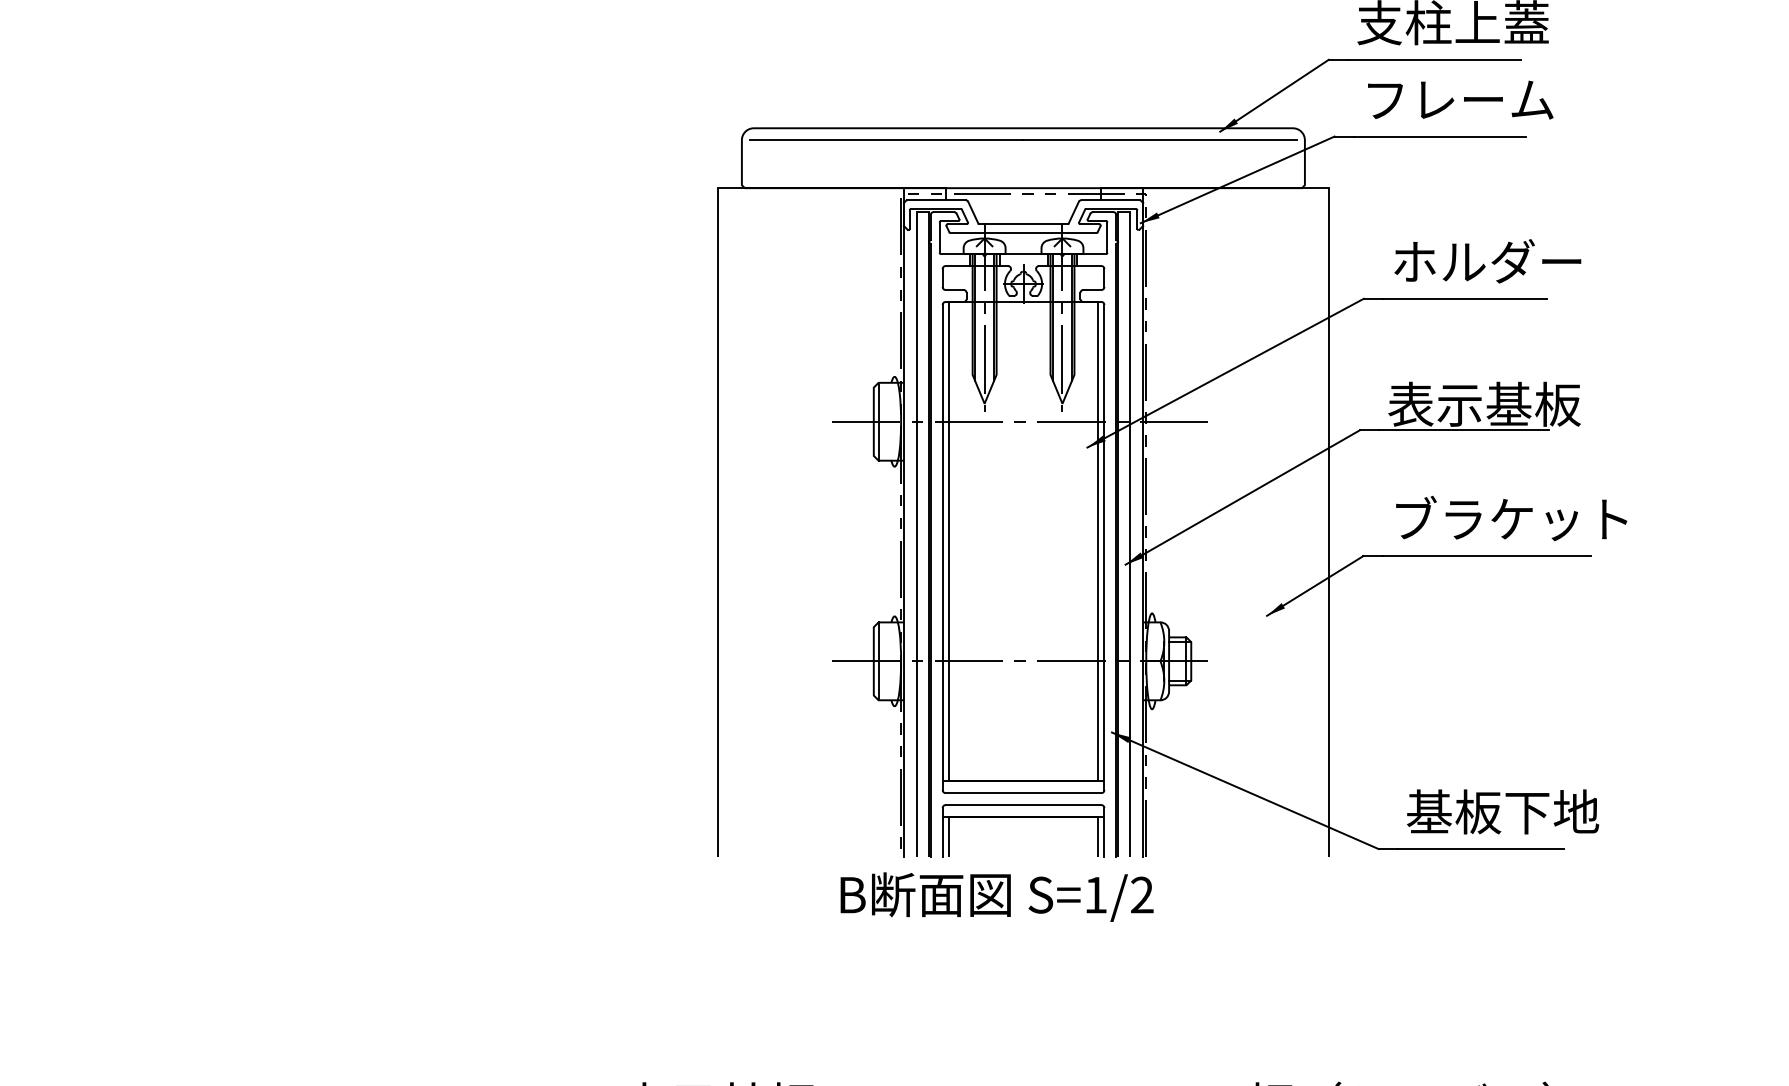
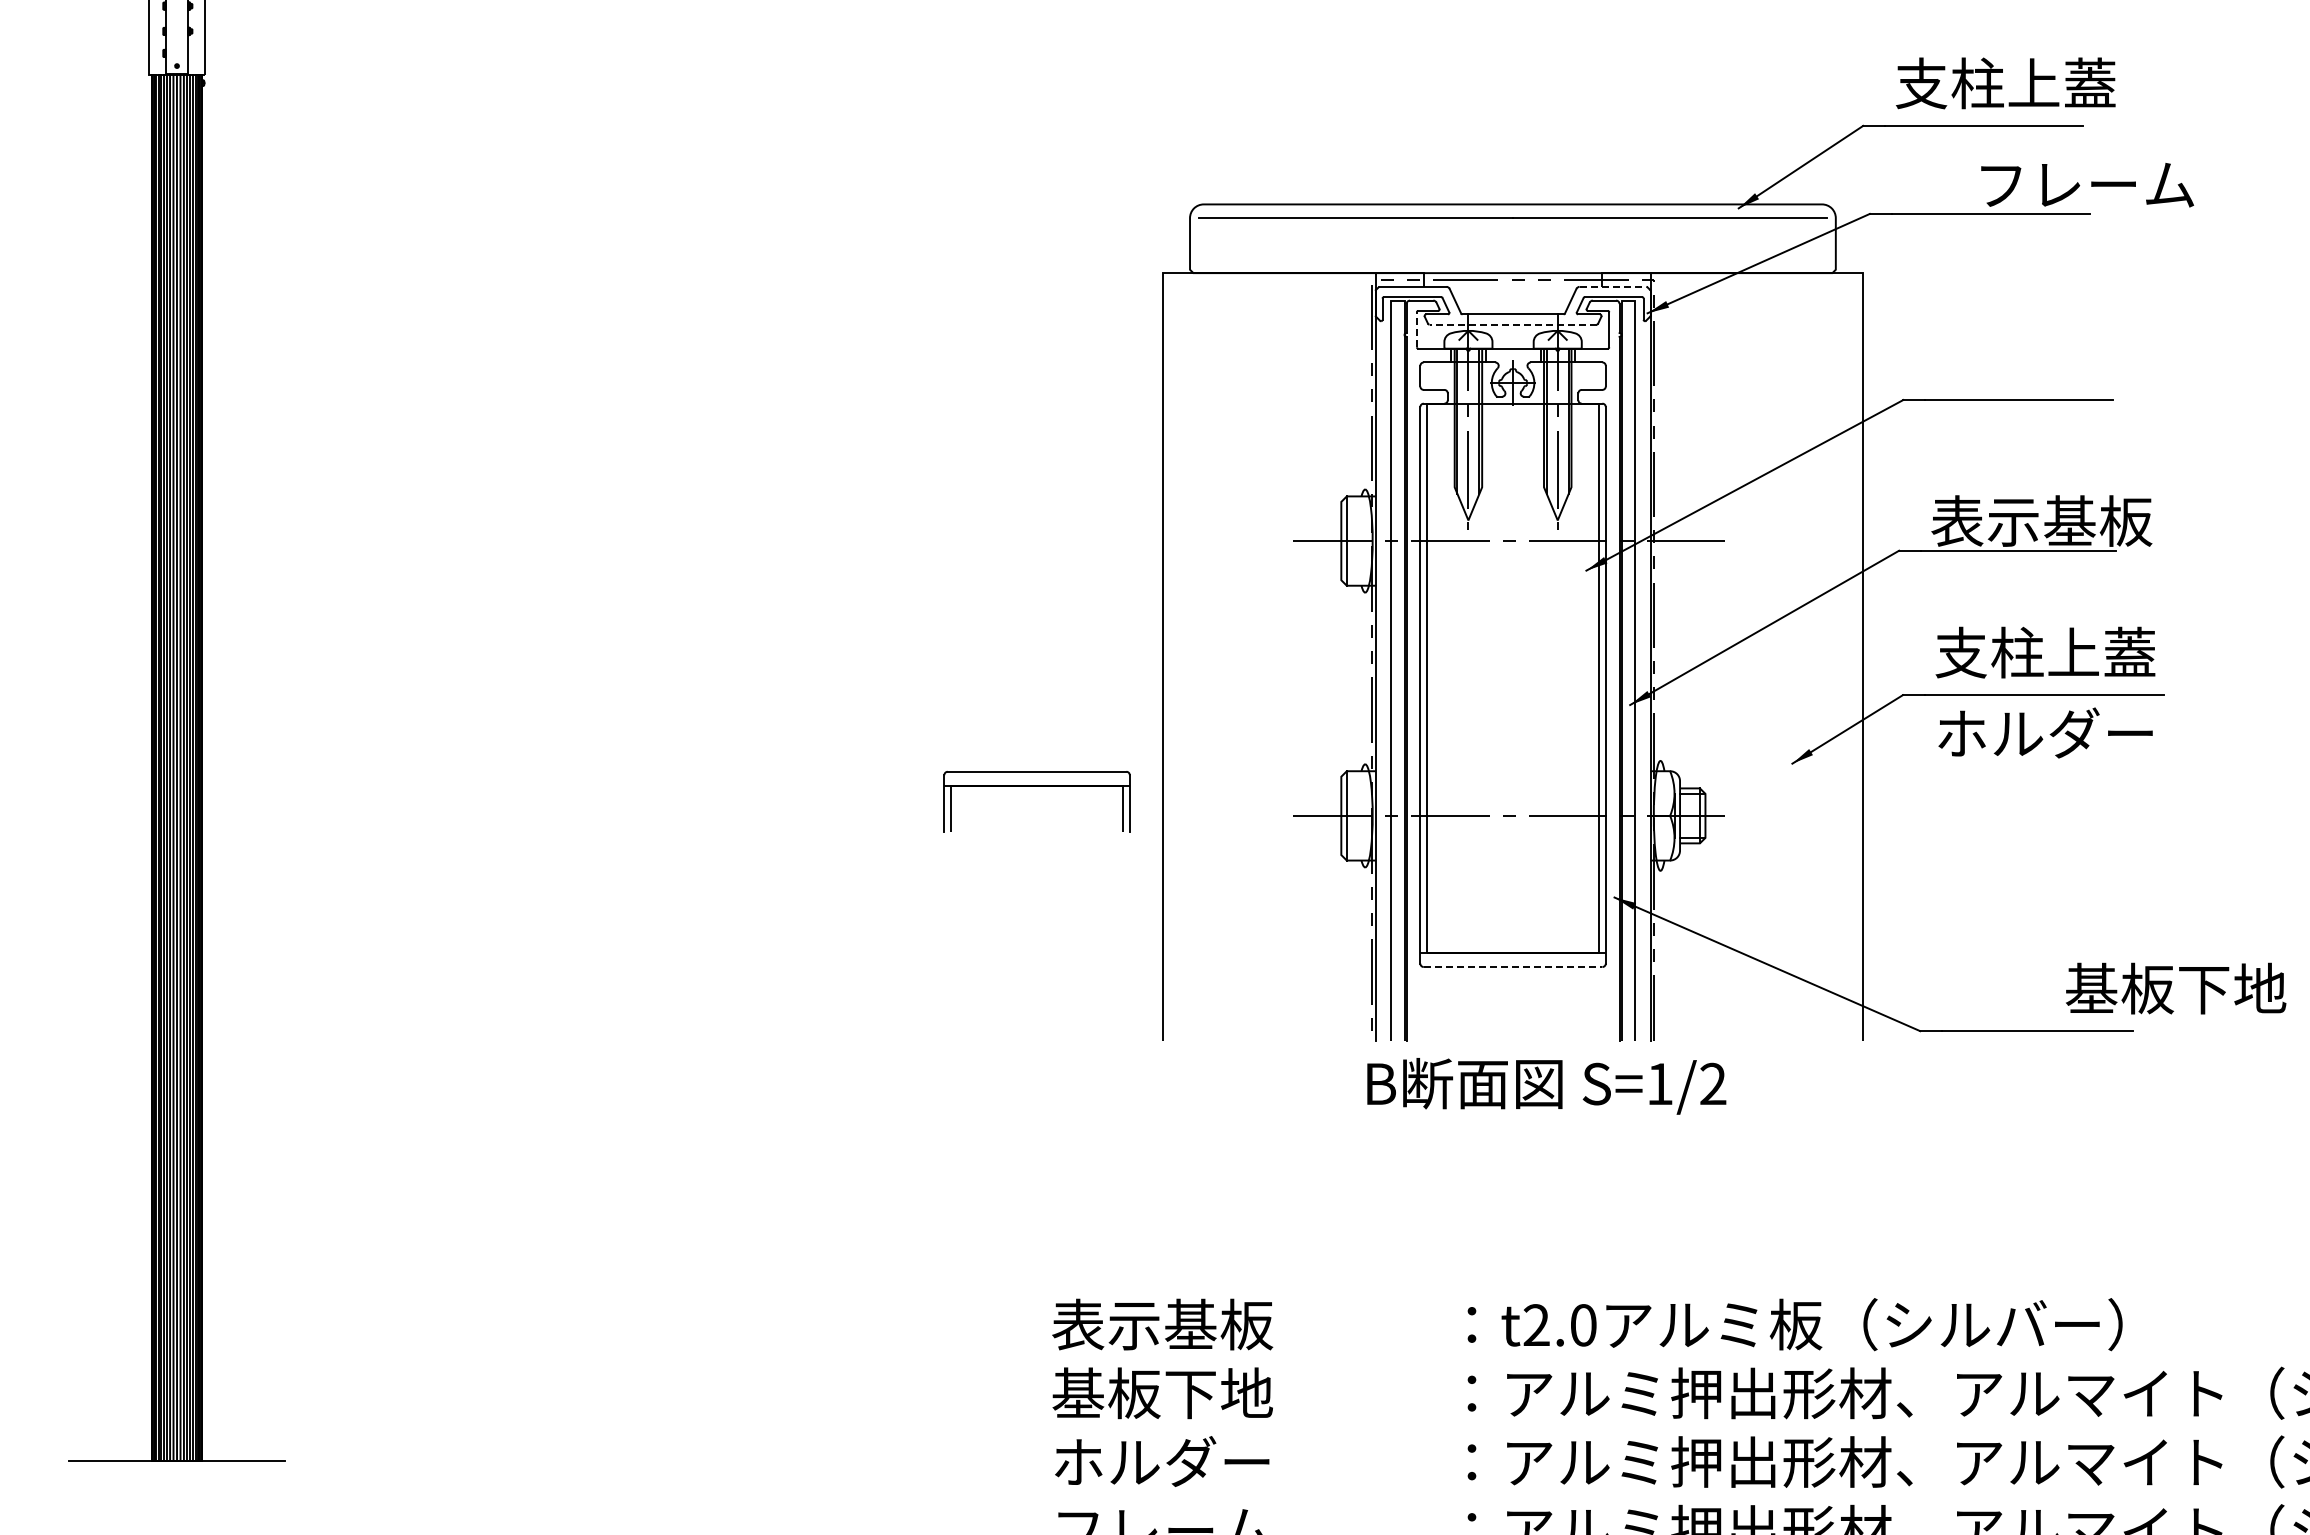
text: (1460, 100) -> (2087, 185), moved
line: (1111, 199) -> (1613, 286), solid -> dashed
line: (1023, 232) -> (1513, 324), solid -> dashed
line: (939, 237) -> (1416, 329), solid -> dashed
text: (1487, 260) -> (2045, 732), moved
text: (1509, 518) -> (2070, 652), ブラケット -> 支柱上蓋
line: (1023, 793) -> (1513, 967), solid -> dashed
text: (1503, 811) -> (2176, 988), moved
part: (1023, 817) -> (1036, 786), moved
text: (996, 897) -> (1546, 1086), moved

